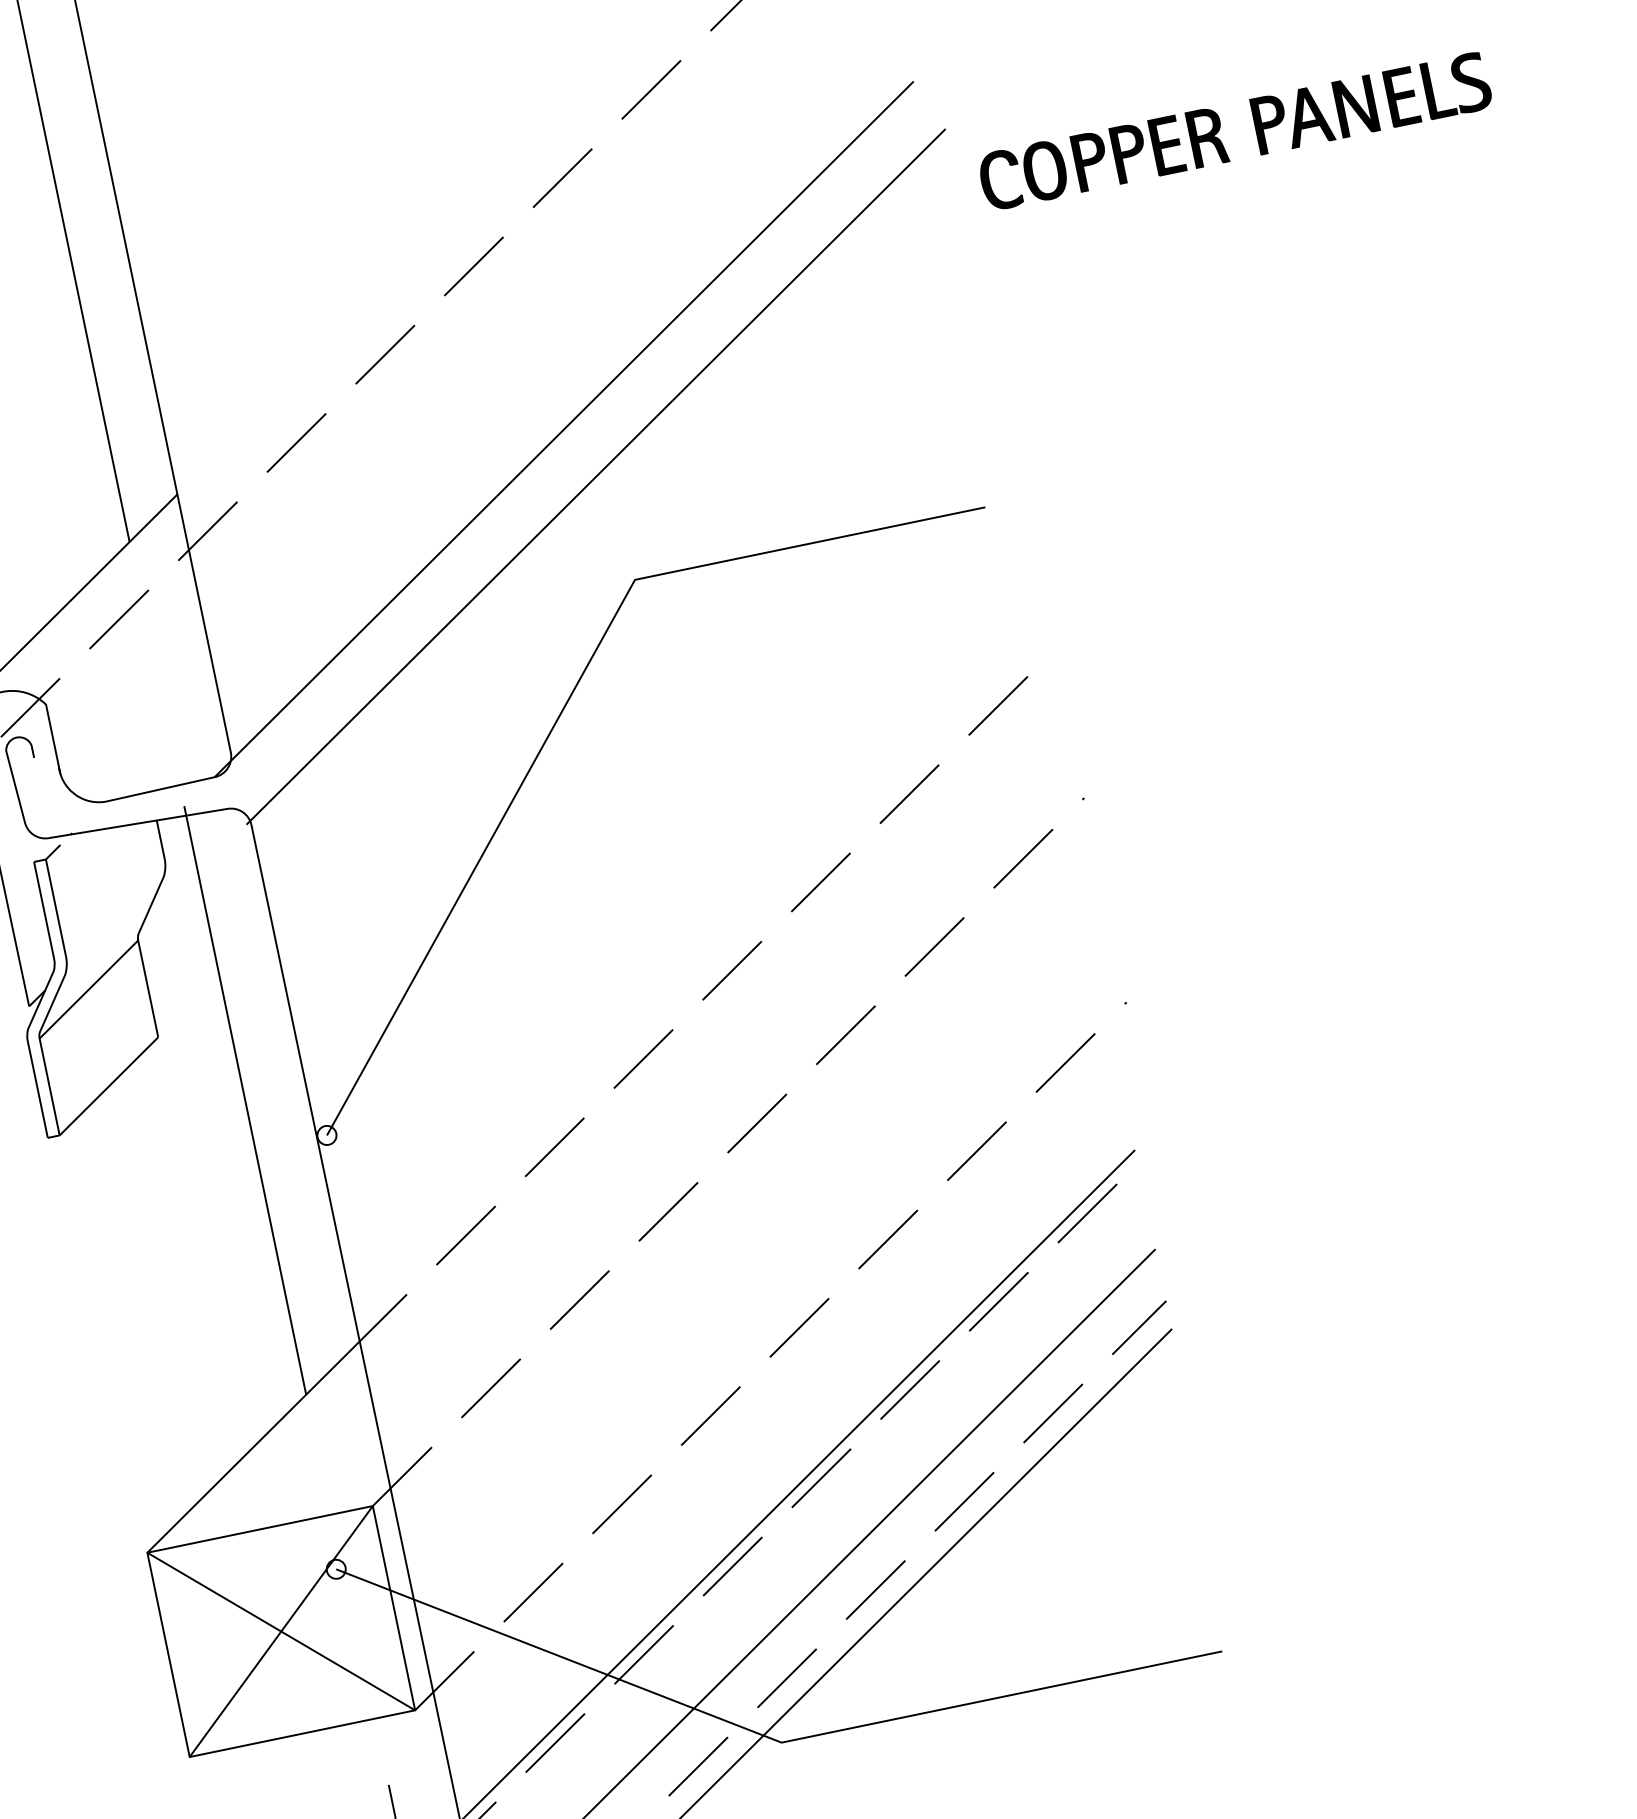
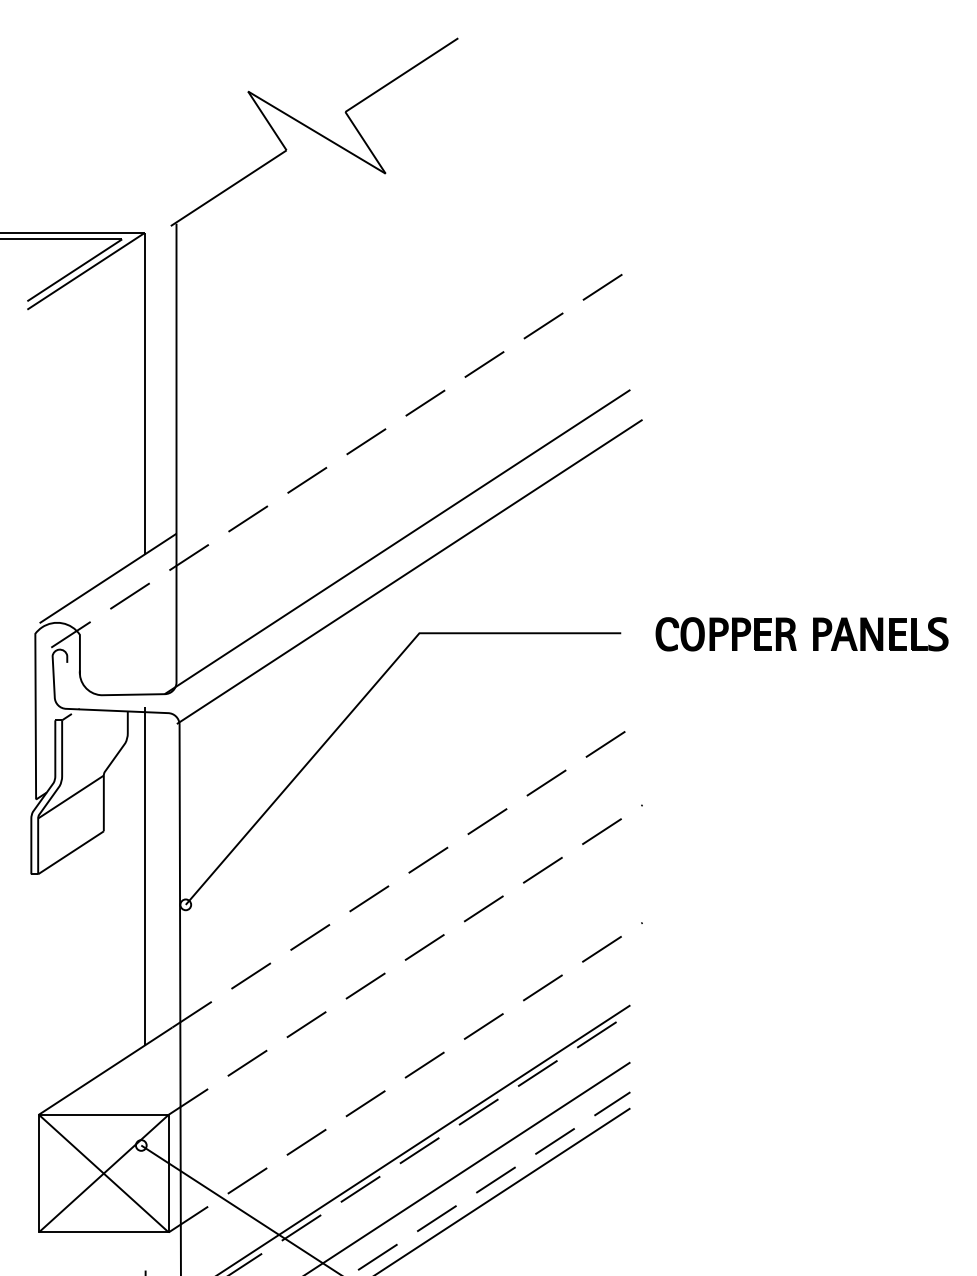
part: (1220, 129) -> (794, 631), moved

